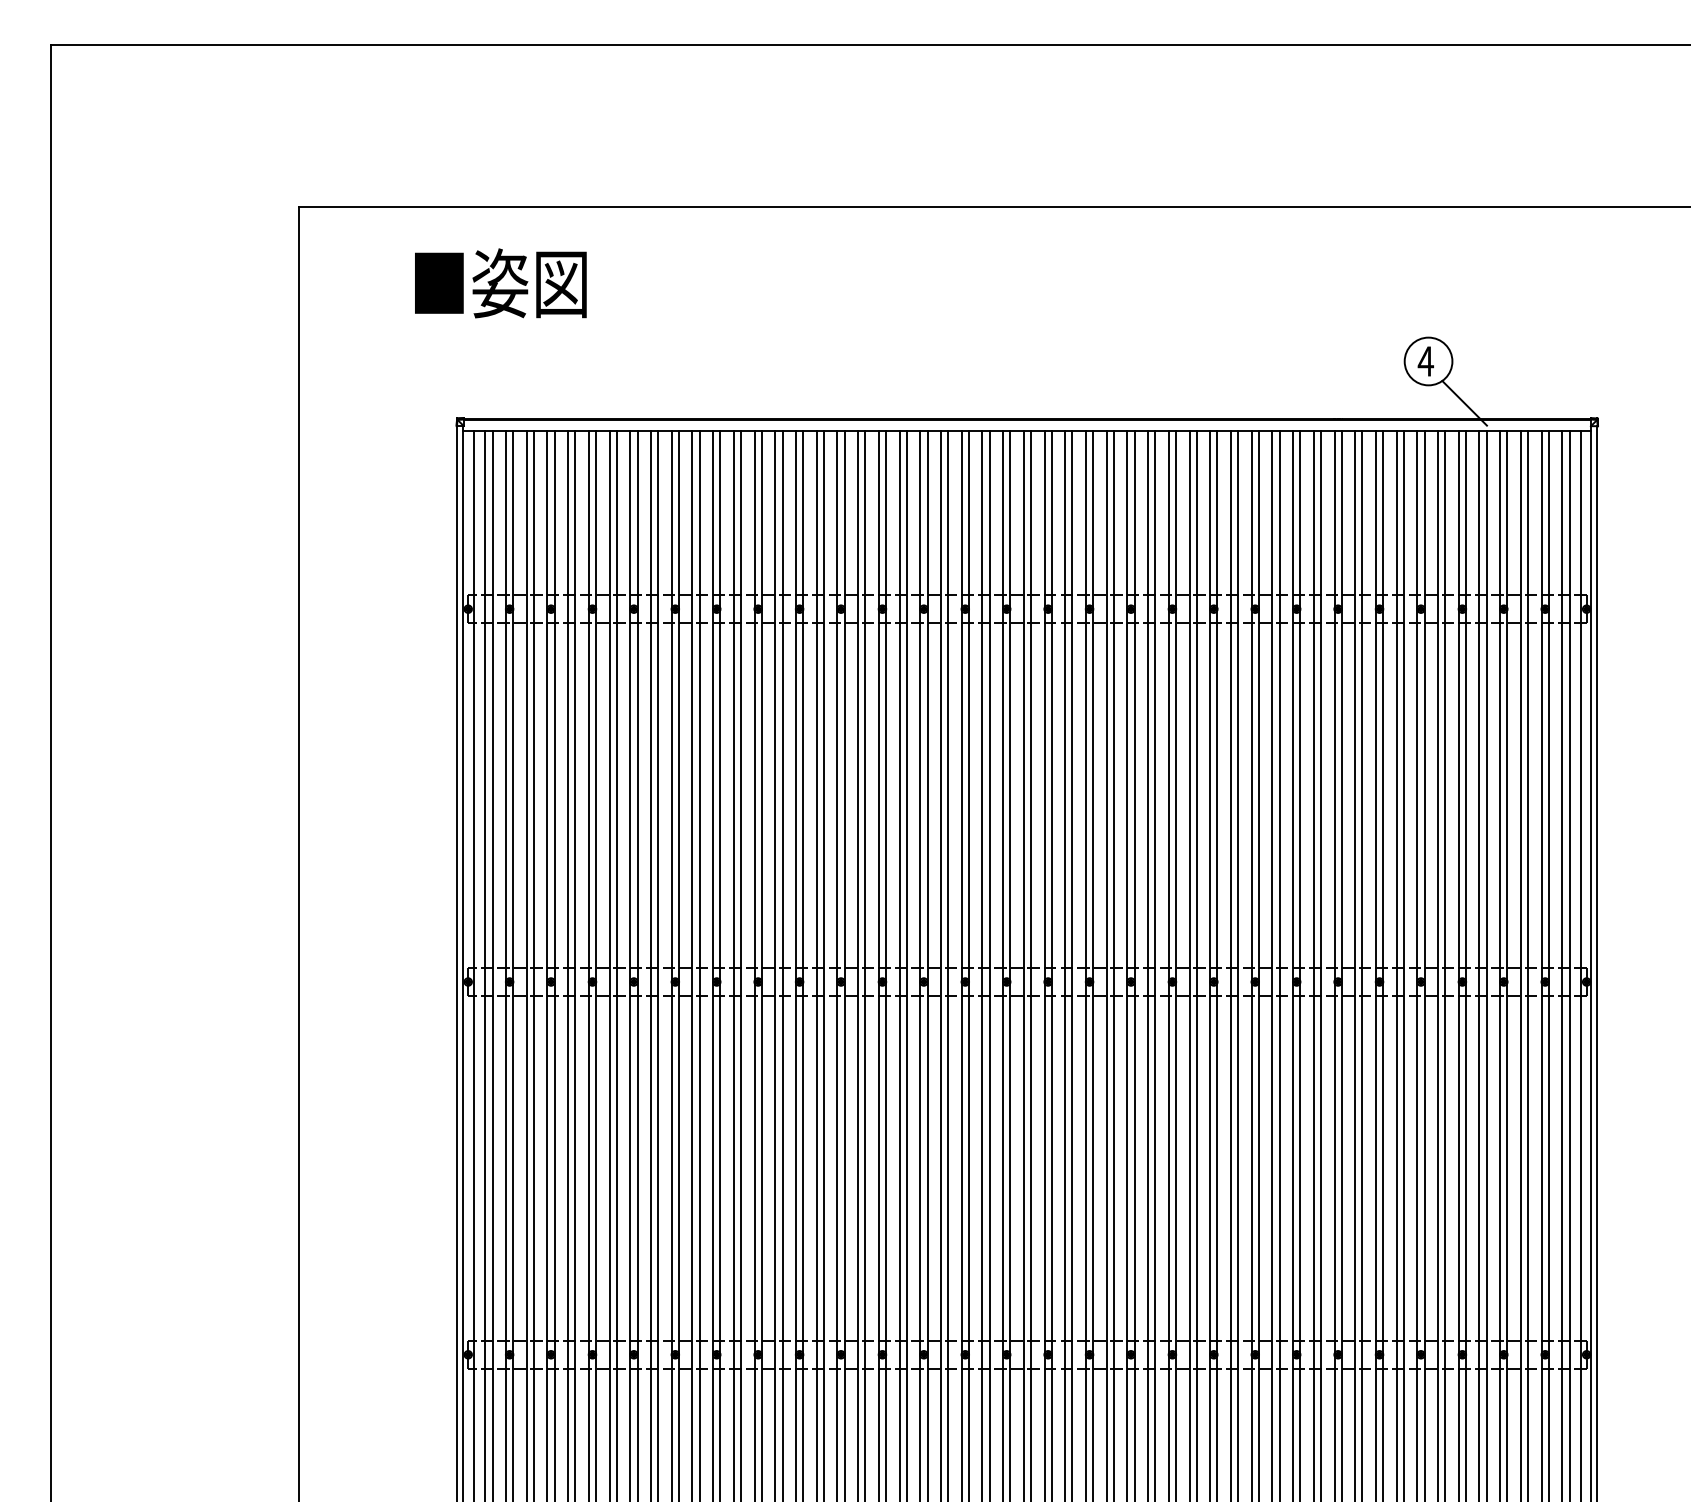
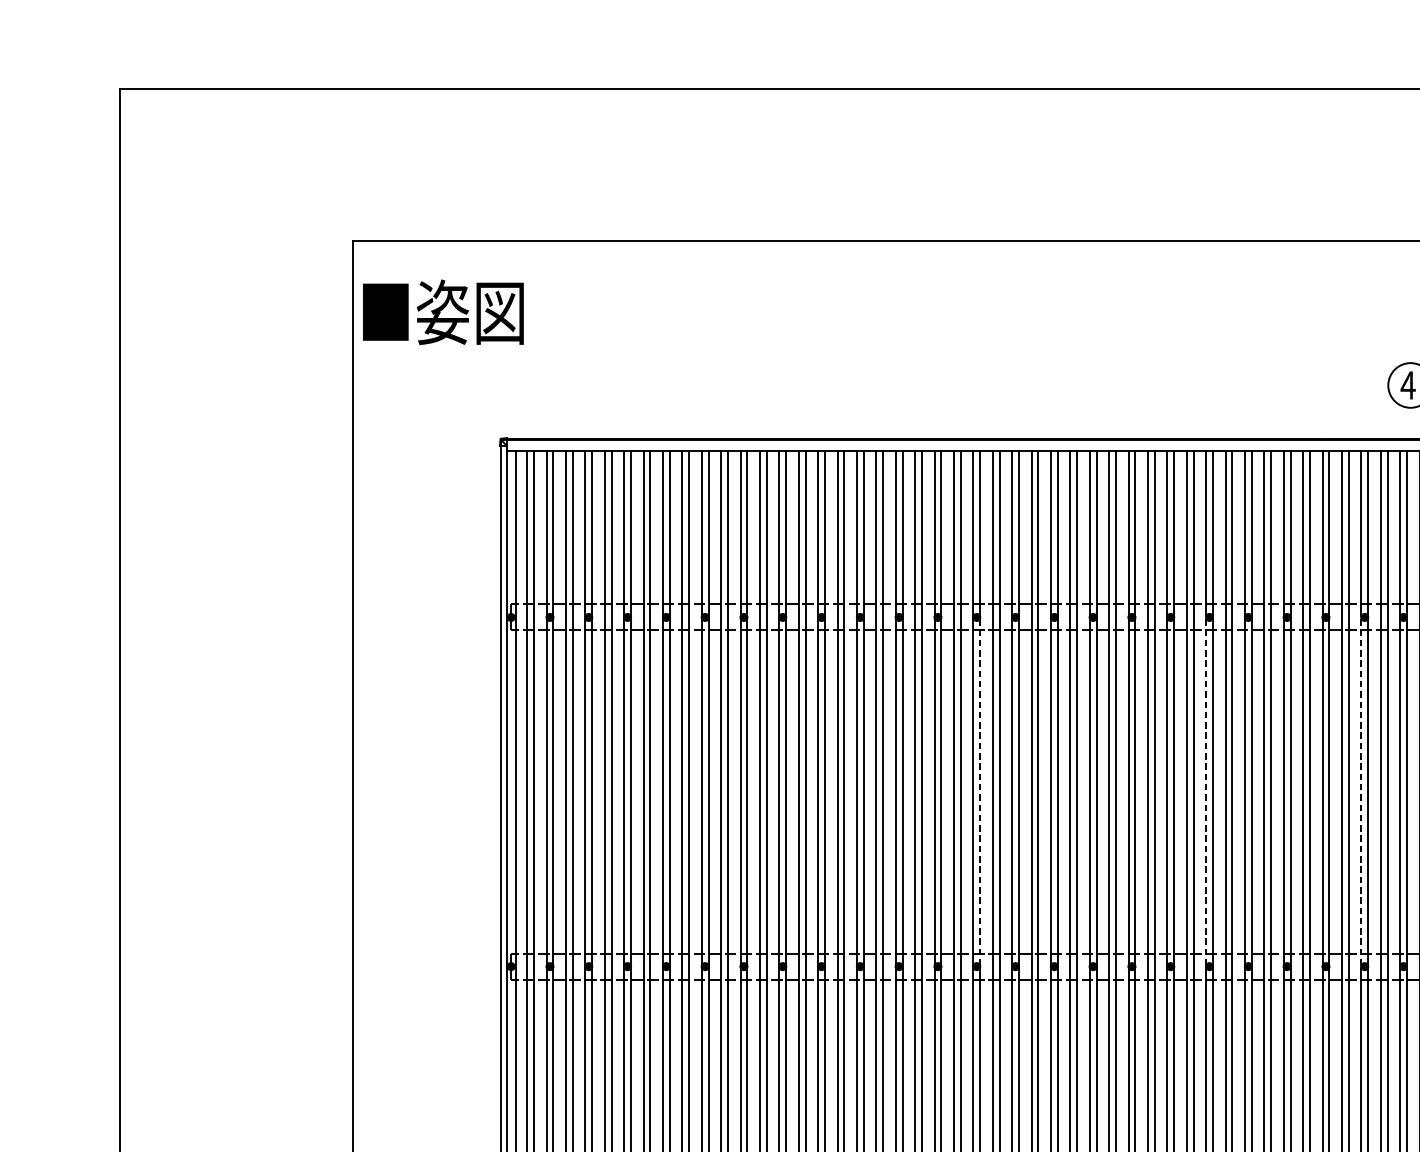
text: (500, 283) -> (443, 312), moved
line: (968, 795) -> (979, 791), solid -> dashed
line: (1210, 795) -> (1206, 791), solid -> dashed
line: (1375, 795) -> (1360, 791), solid -> dashed

